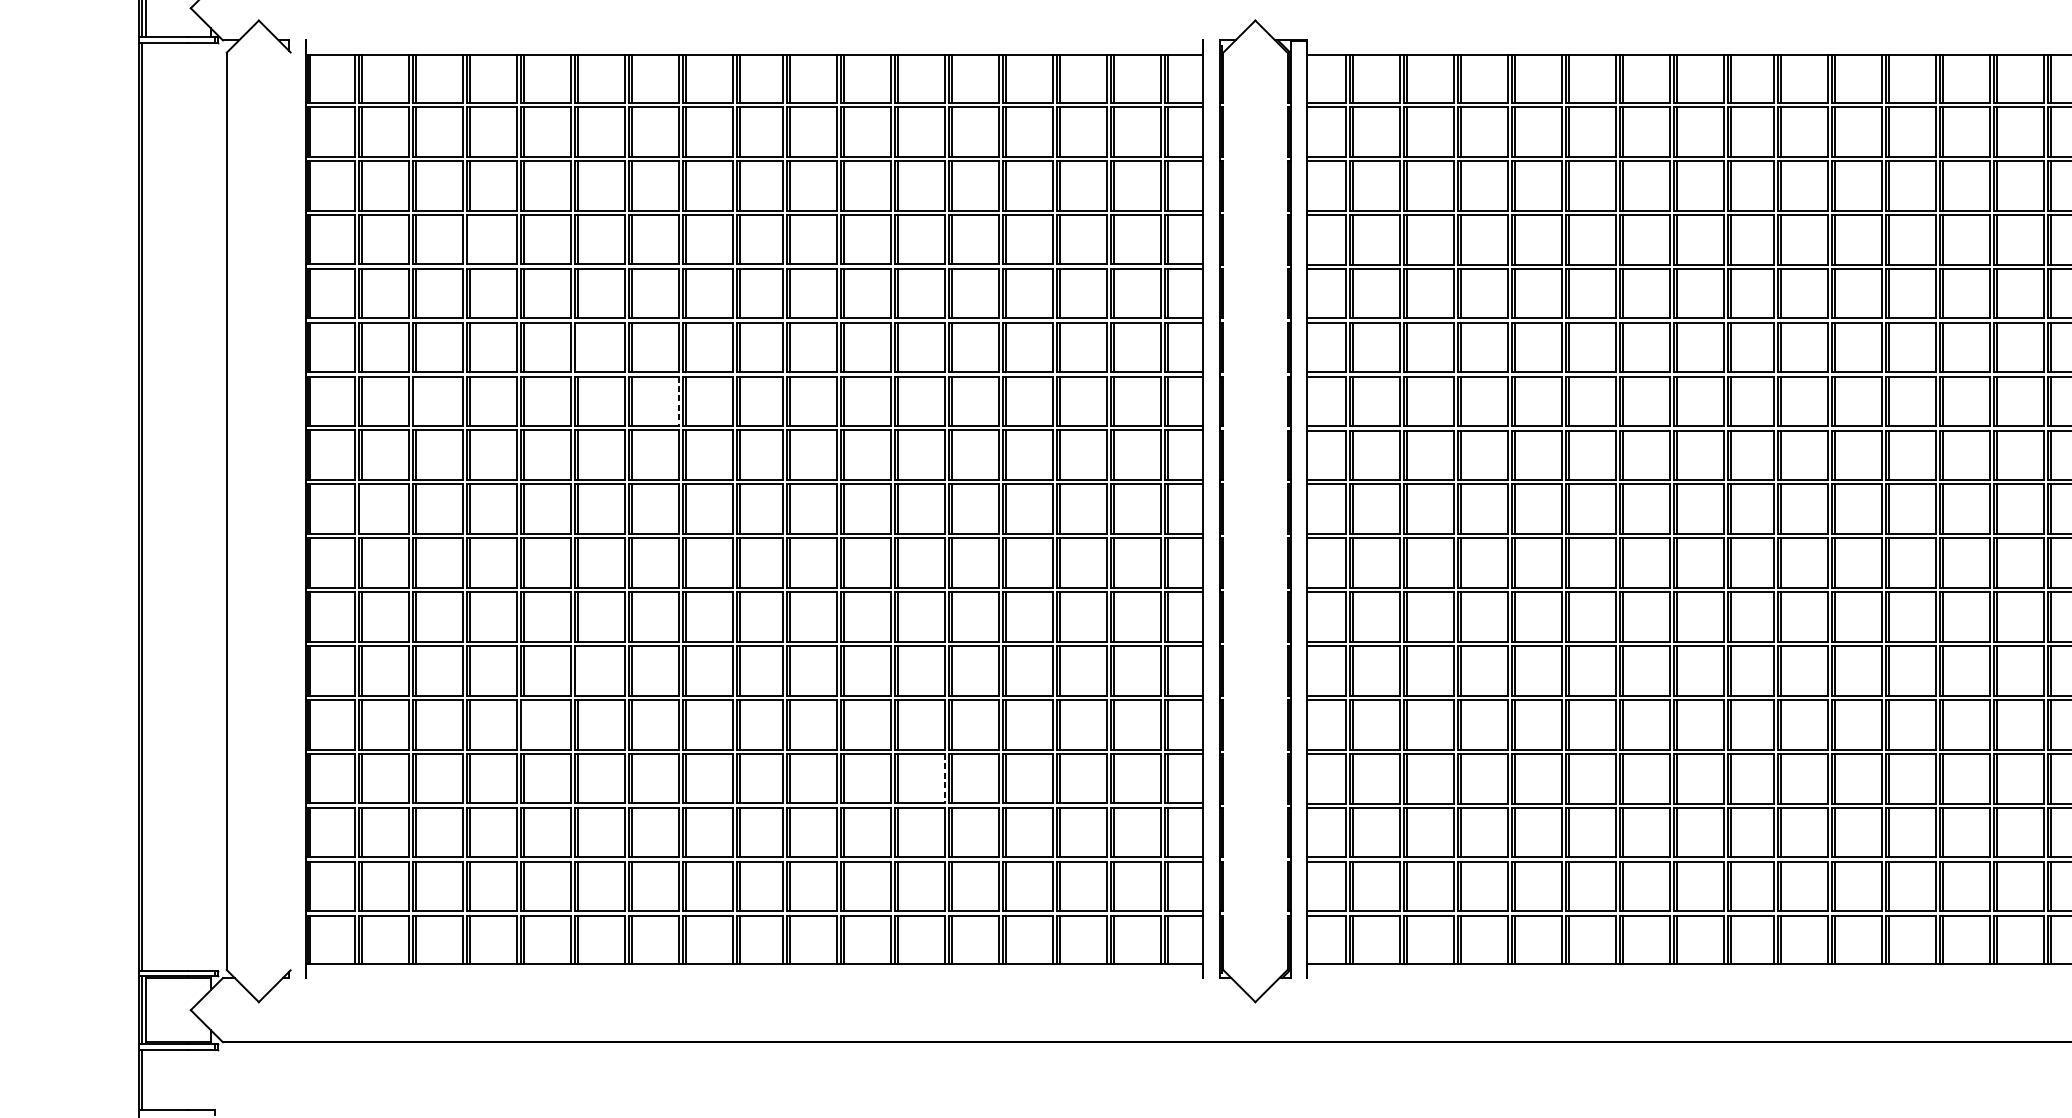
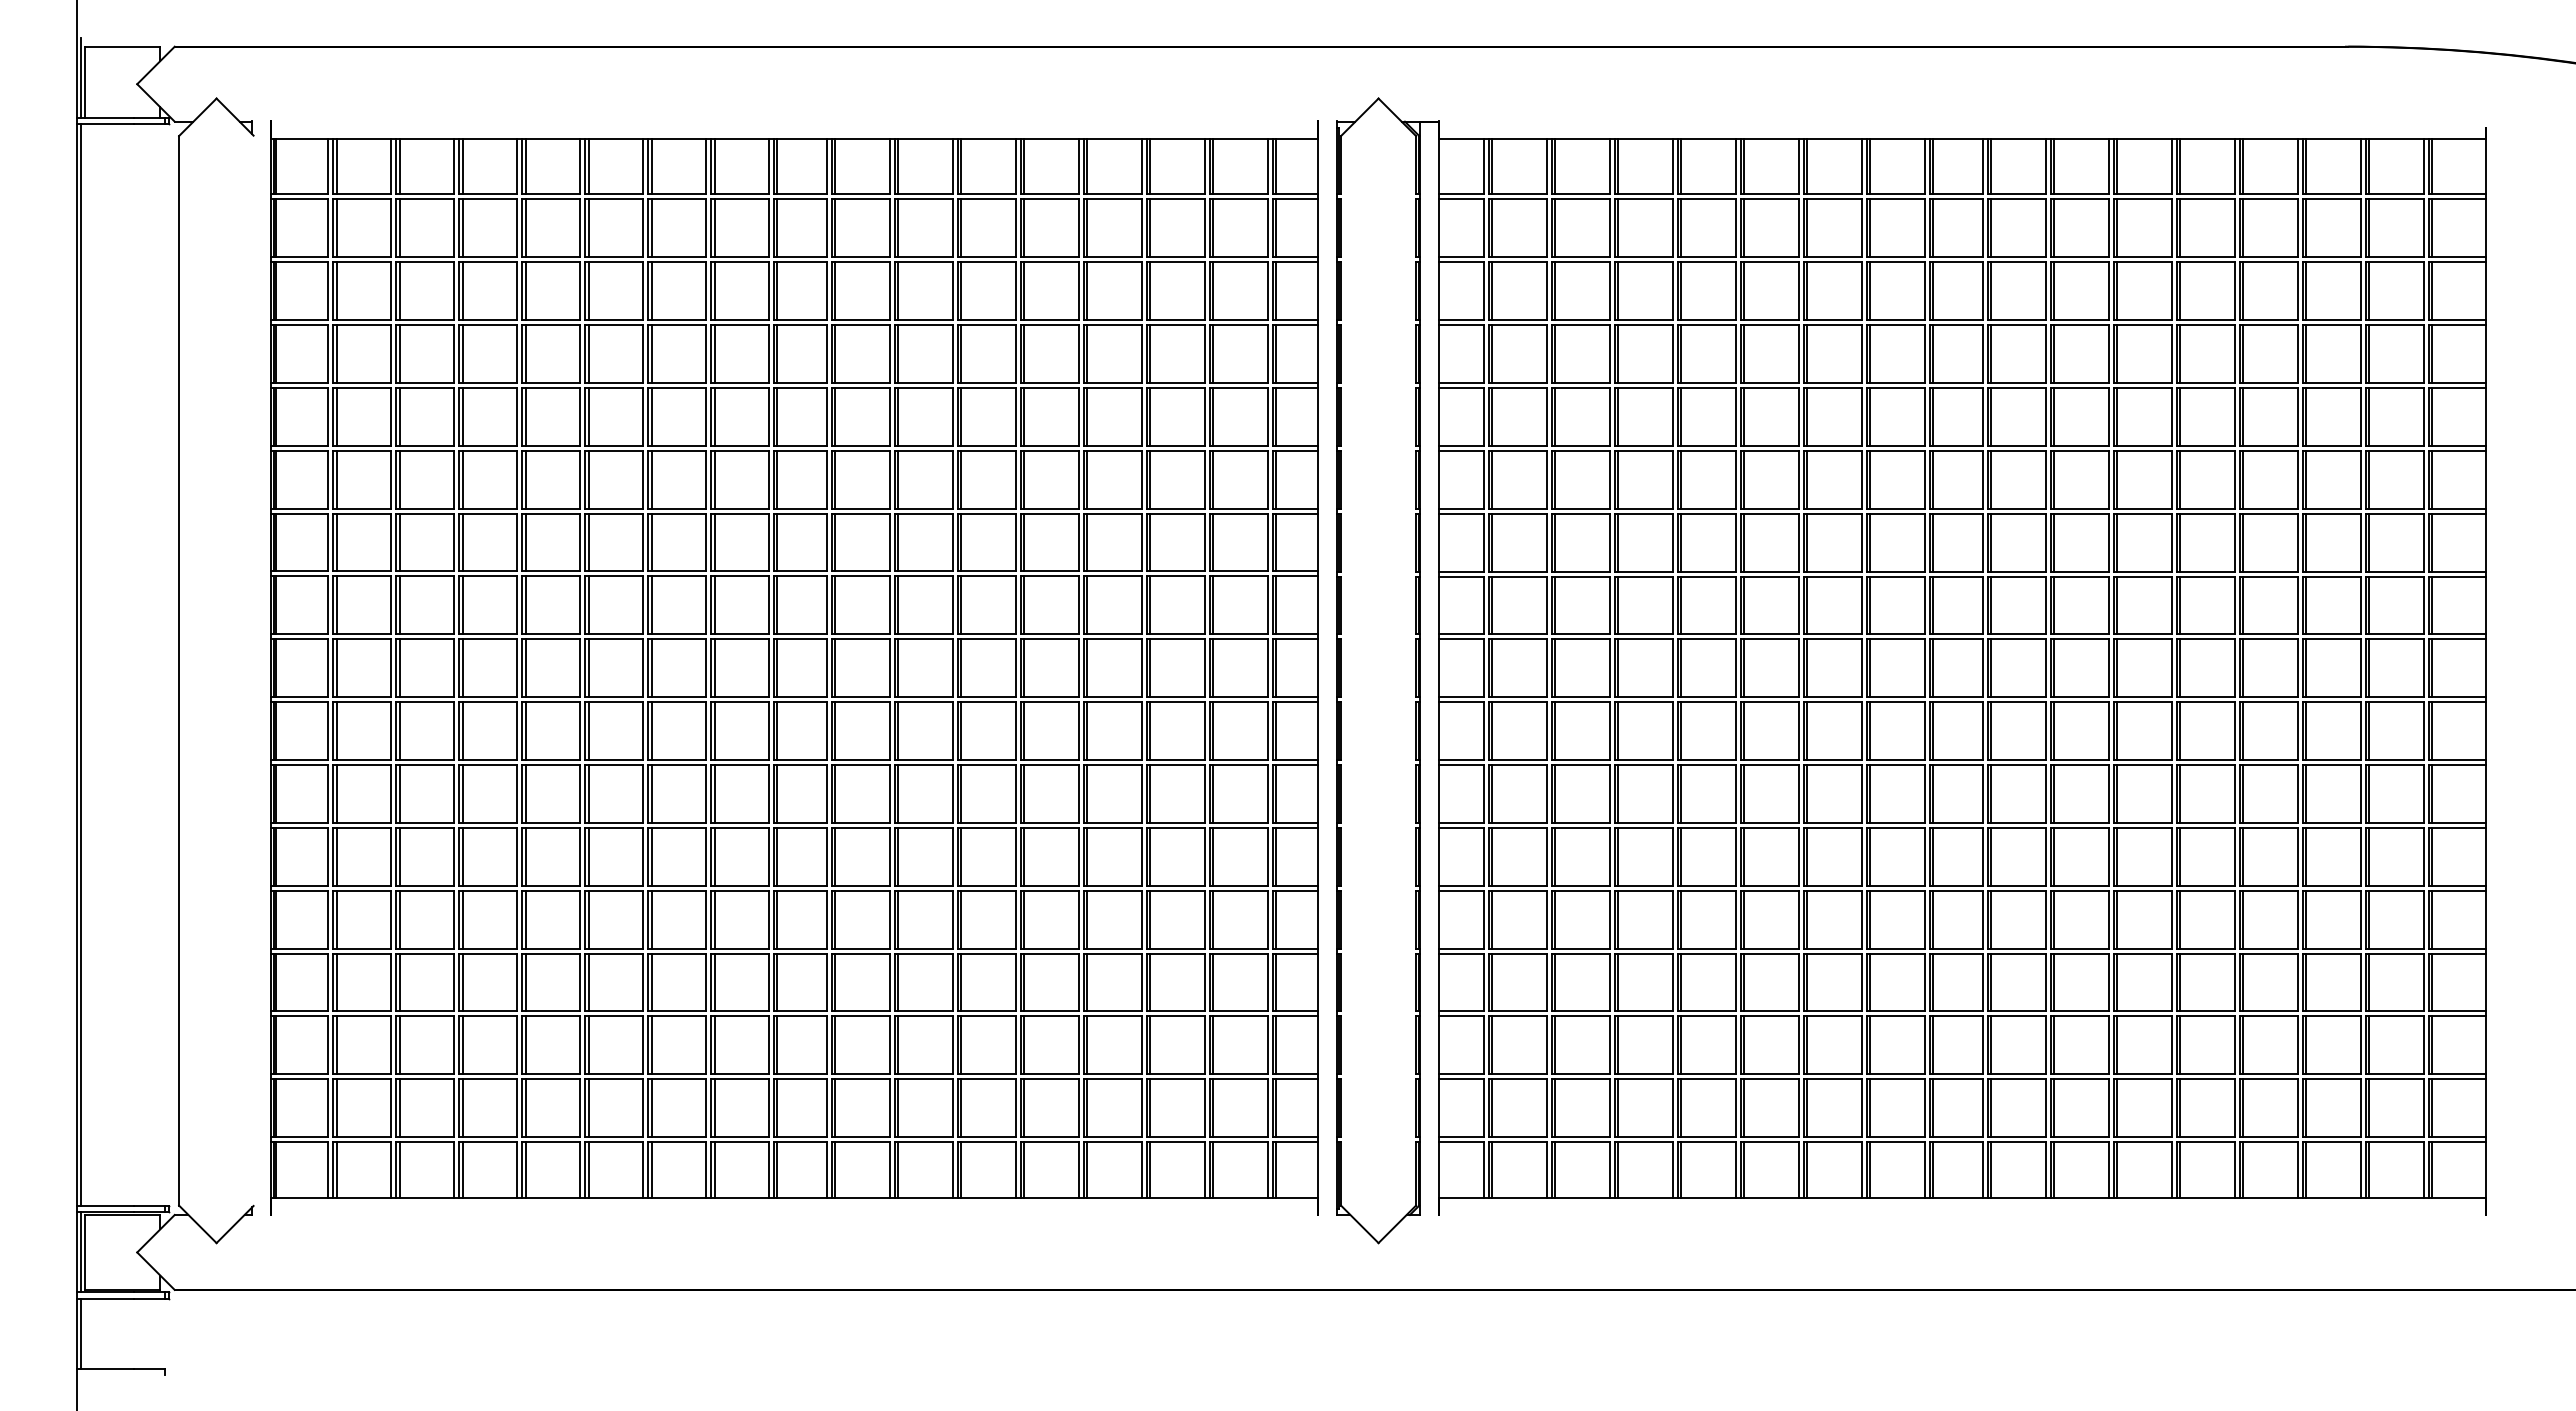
line: (469, 239) -> (462, 353), added
line: (577, 347) -> (588, 479), added
line: (415, 401) -> (399, 542), added
line: (679, 401) -> (706, 542), dashed -> solid
line: (361, 509) -> (336, 668), added
line: (577, 670) -> (588, 856), added
line: (523, 724) -> (525, 919), added
line: (944, 778) -> (1016, 982), dashed -> solid

